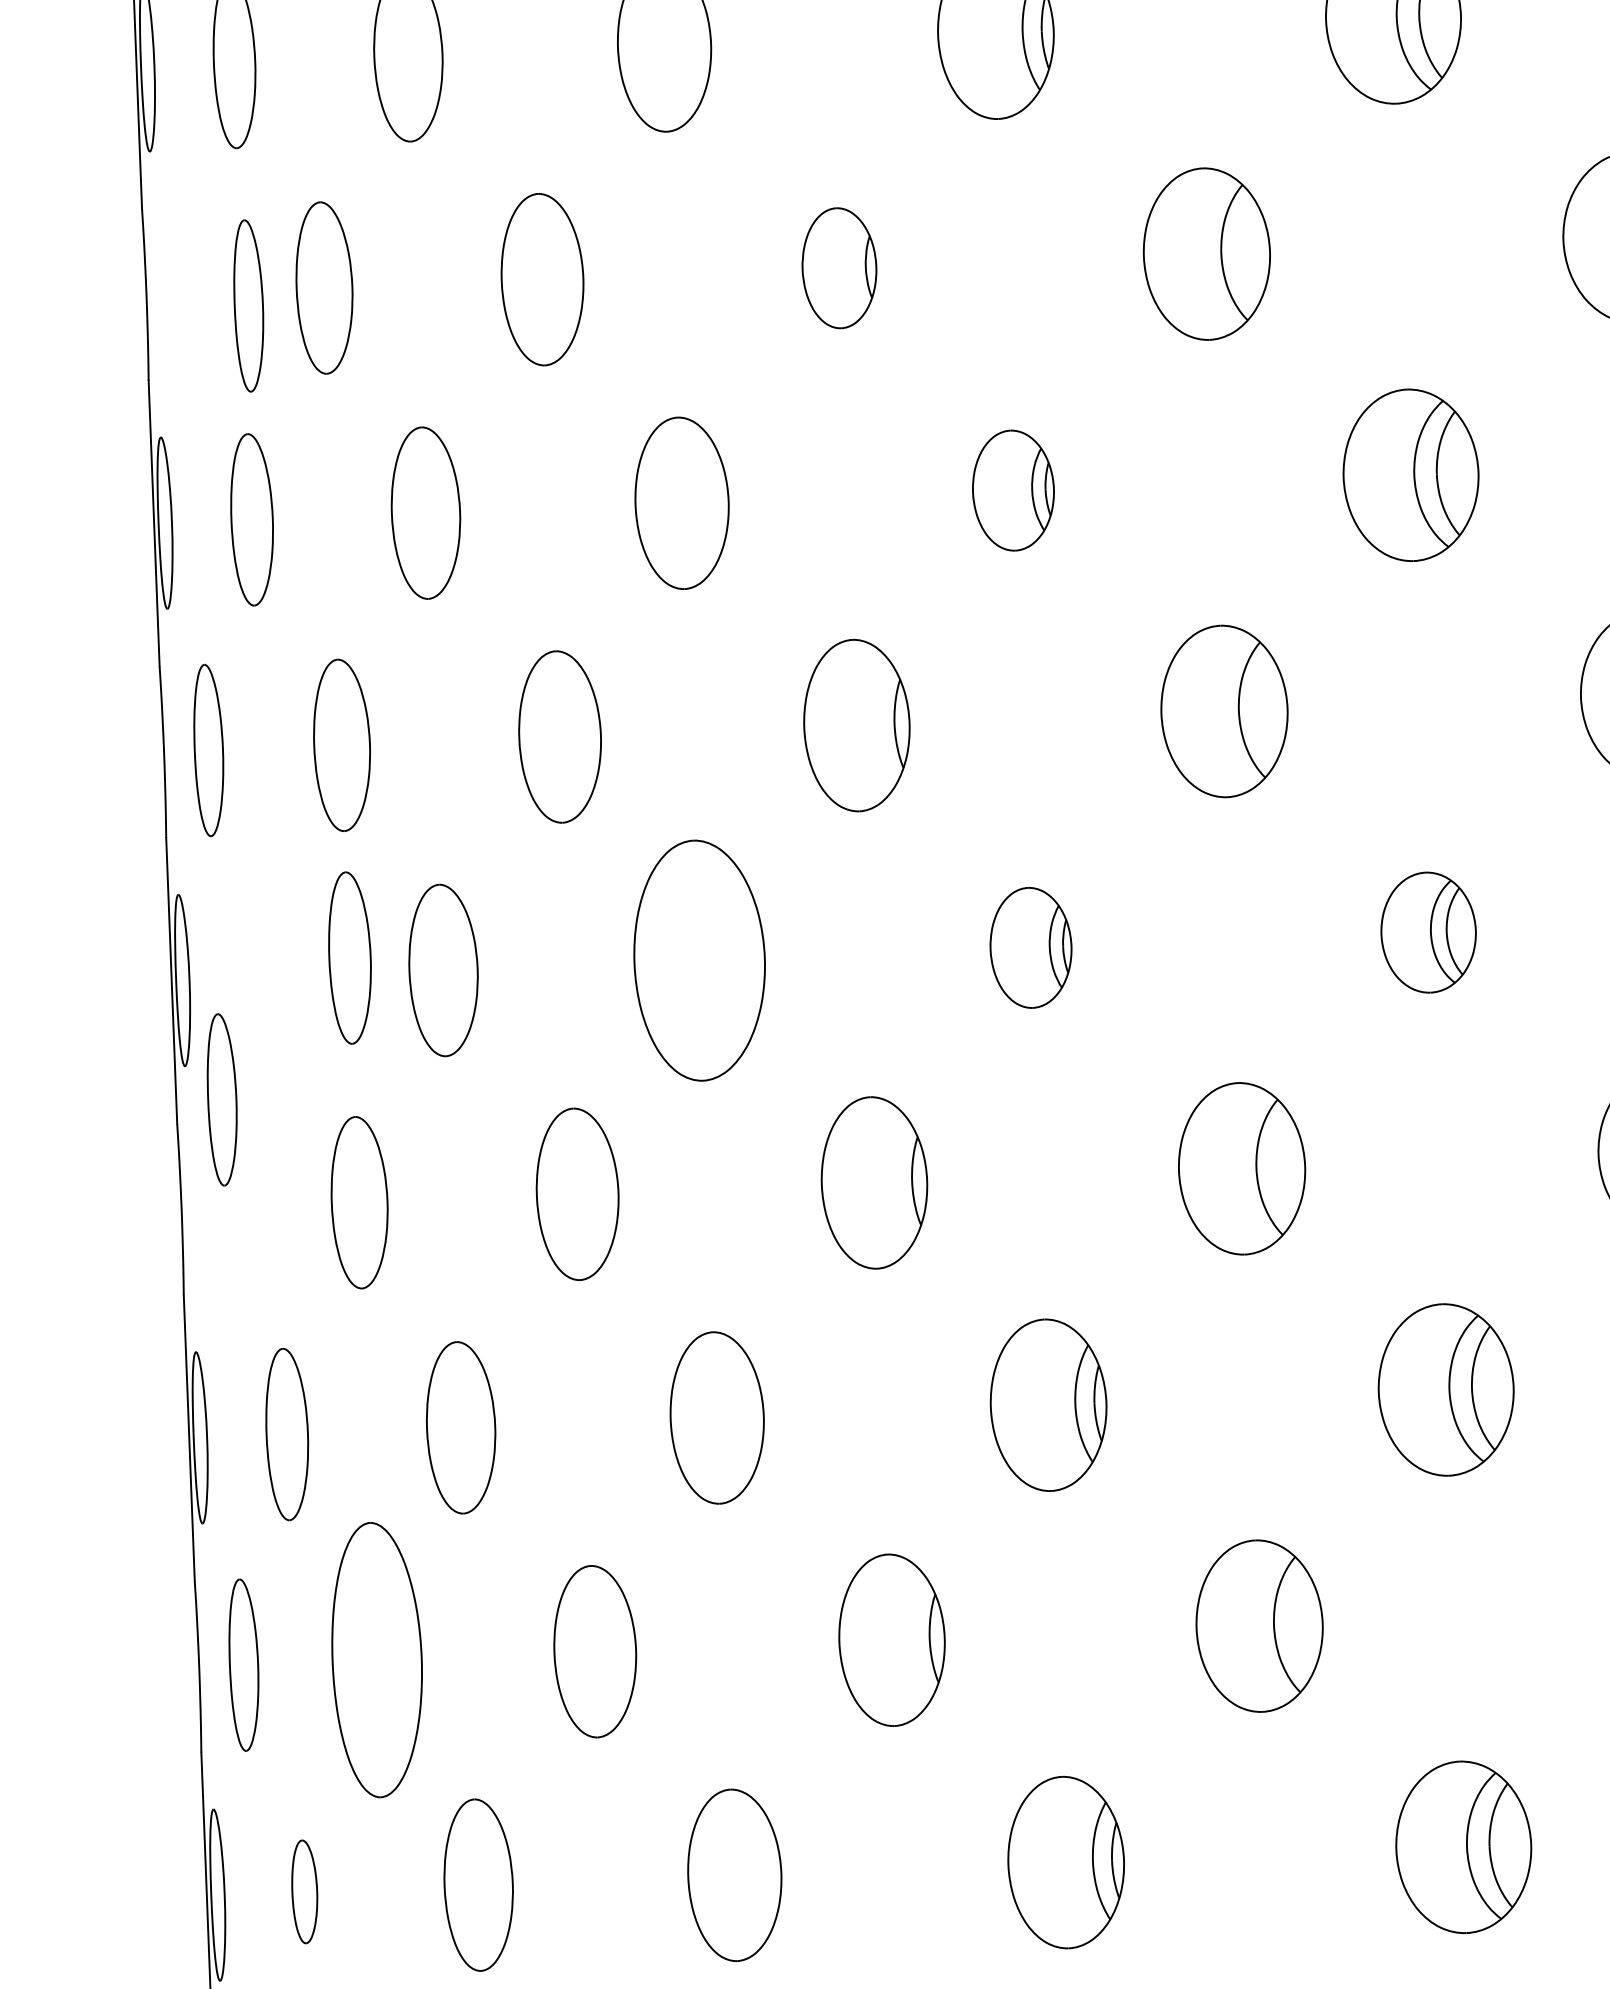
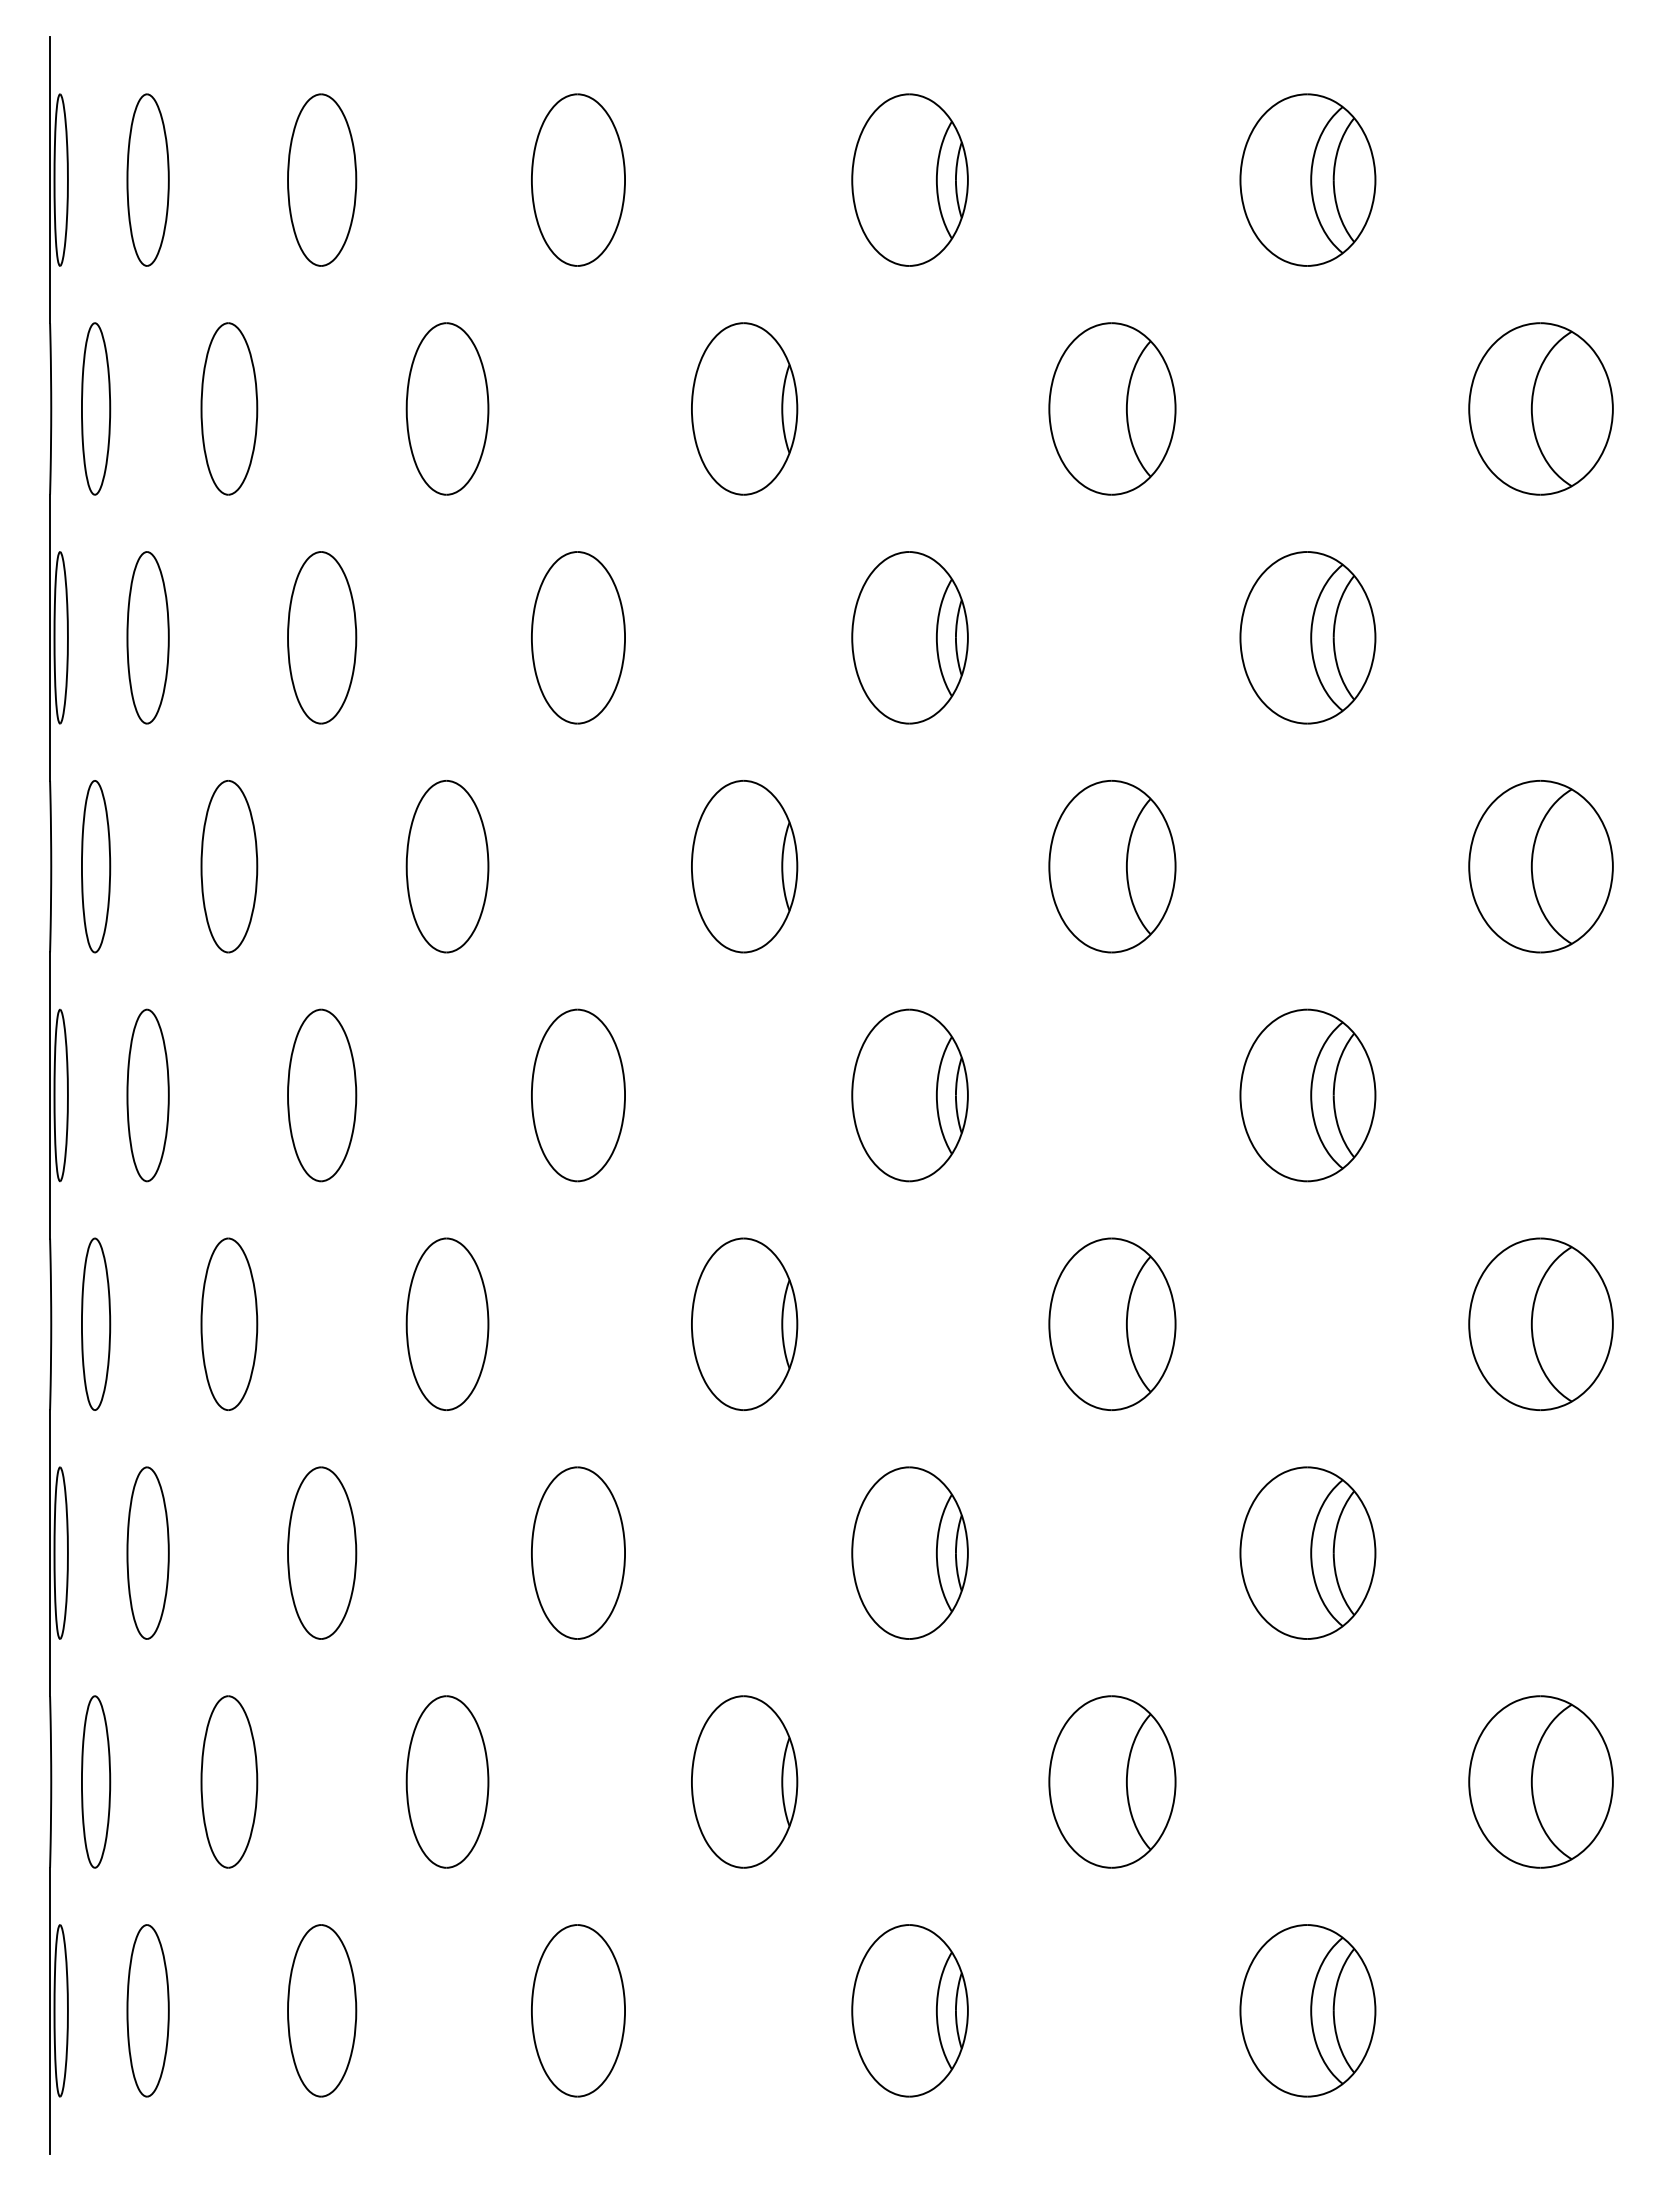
part: (839, 267) -> (744, 408), size x1.43
part: (249, 305) -> (96, 408), moved
part: (1012, 490) -> (909, 637), size x1.43
part: (1428, 932) -> (1307, 1095), size x1.43
part: (1030, 947) -> (909, 1095), size x1.43
part: (349, 958) -> (147, 1095), moved
part: (699, 960) -> (578, 1095), size x0.71
part: (222, 1099) -> (96, 1323), moved
part: (377, 1659) -> (229, 1781), size x0.62
part: (304, 1891) -> (147, 2010), size x1.67

